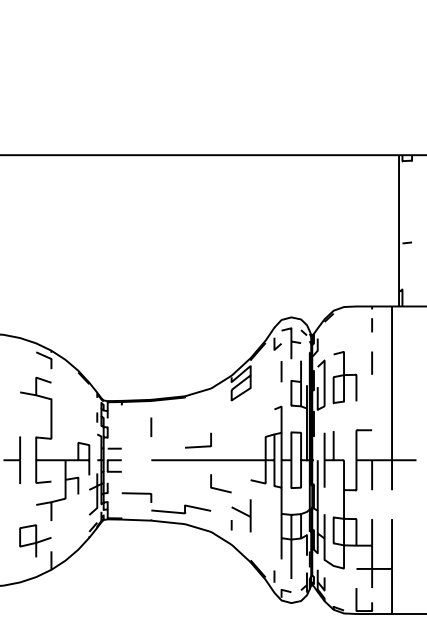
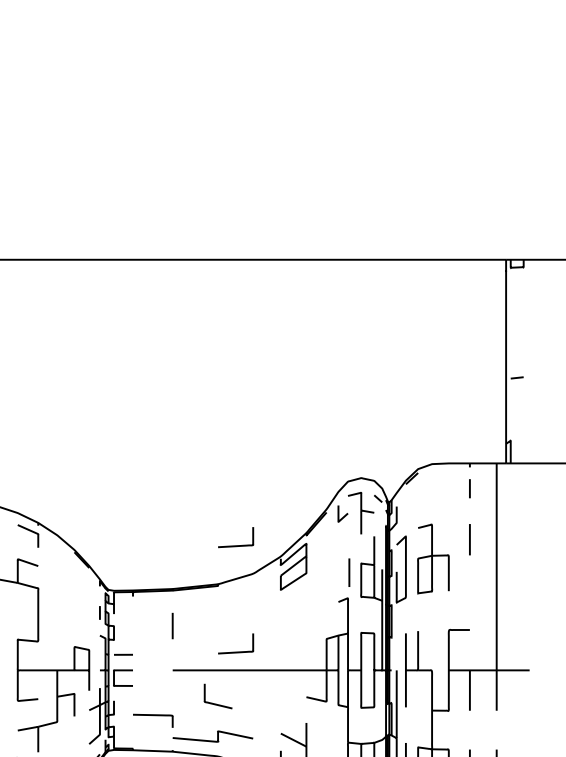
curve: (201, 366) -> (240, 544), added
line: (281, 371) -> (349, 572), moved
curve: (219, 488) -> (216, 703), moved

